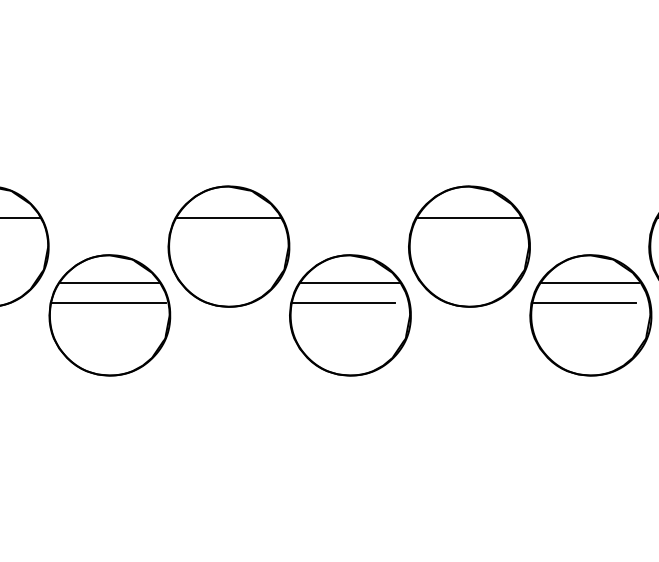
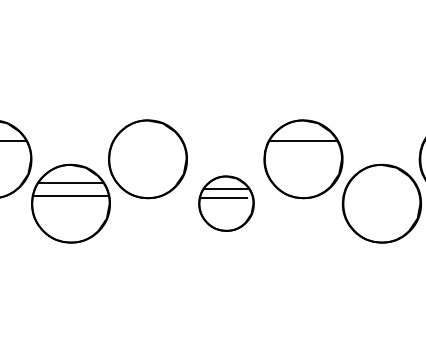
line: (228, 217) -> (147, 140), removed
line: (590, 282) -> (381, 182), removed
line: (583, 302) -> (377, 195), removed
part: (350, 315) -> (226, 203), size x0.7

